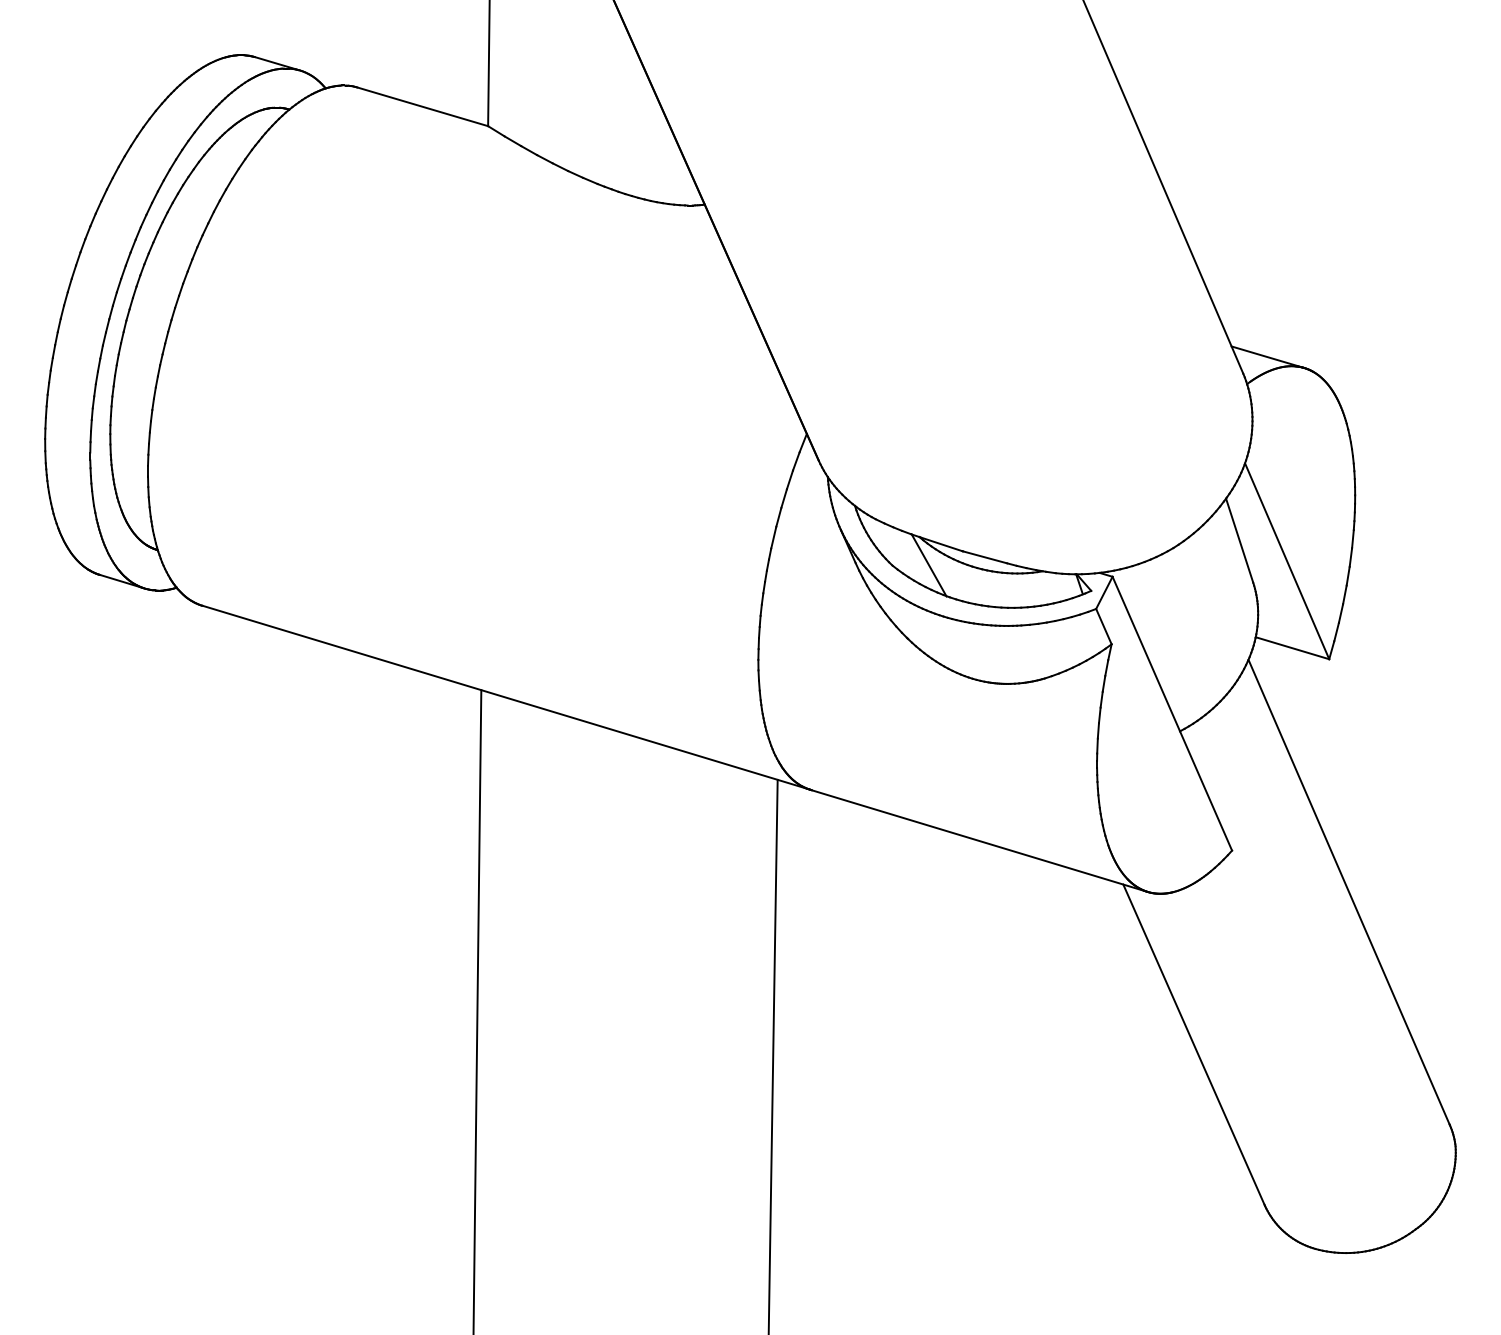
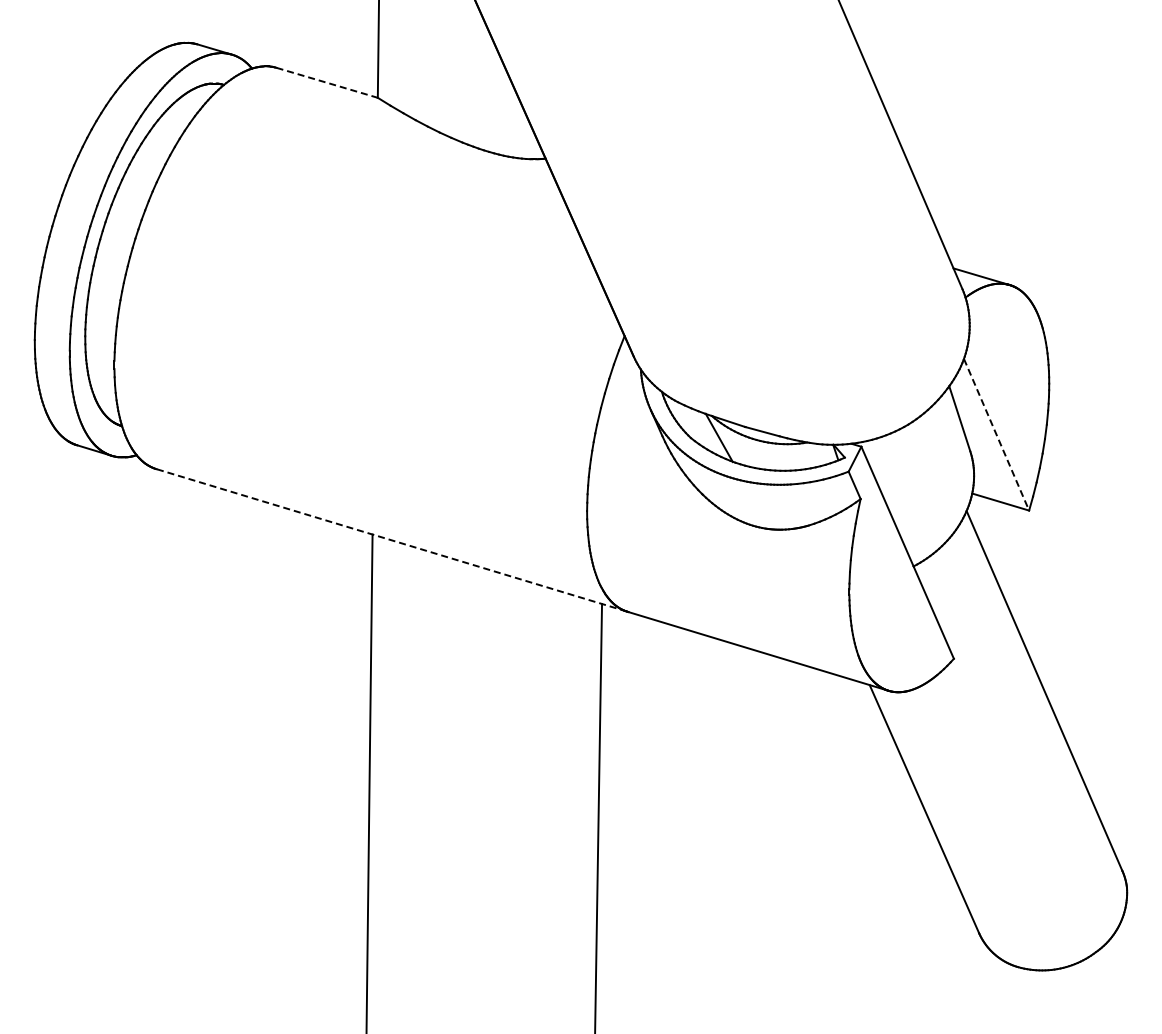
line: (423, 106) -> (327, 82), solid -> dashed
line: (1287, 560) -> (996, 434), solid -> dashed
line: (505, 697) -> (391, 540), solid -> dashed

